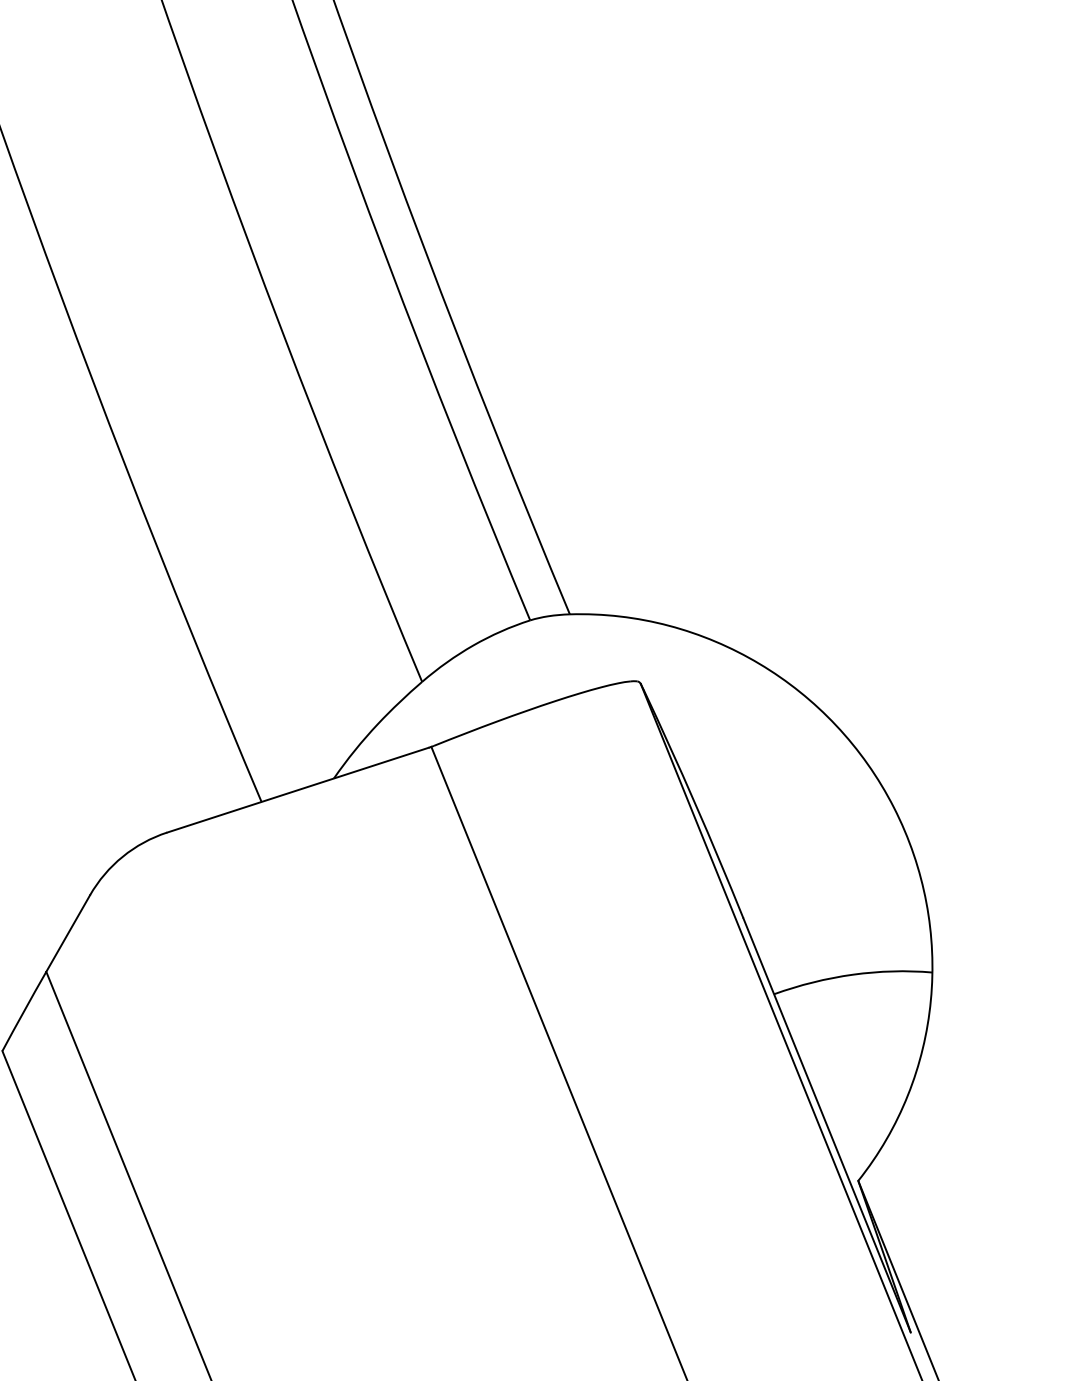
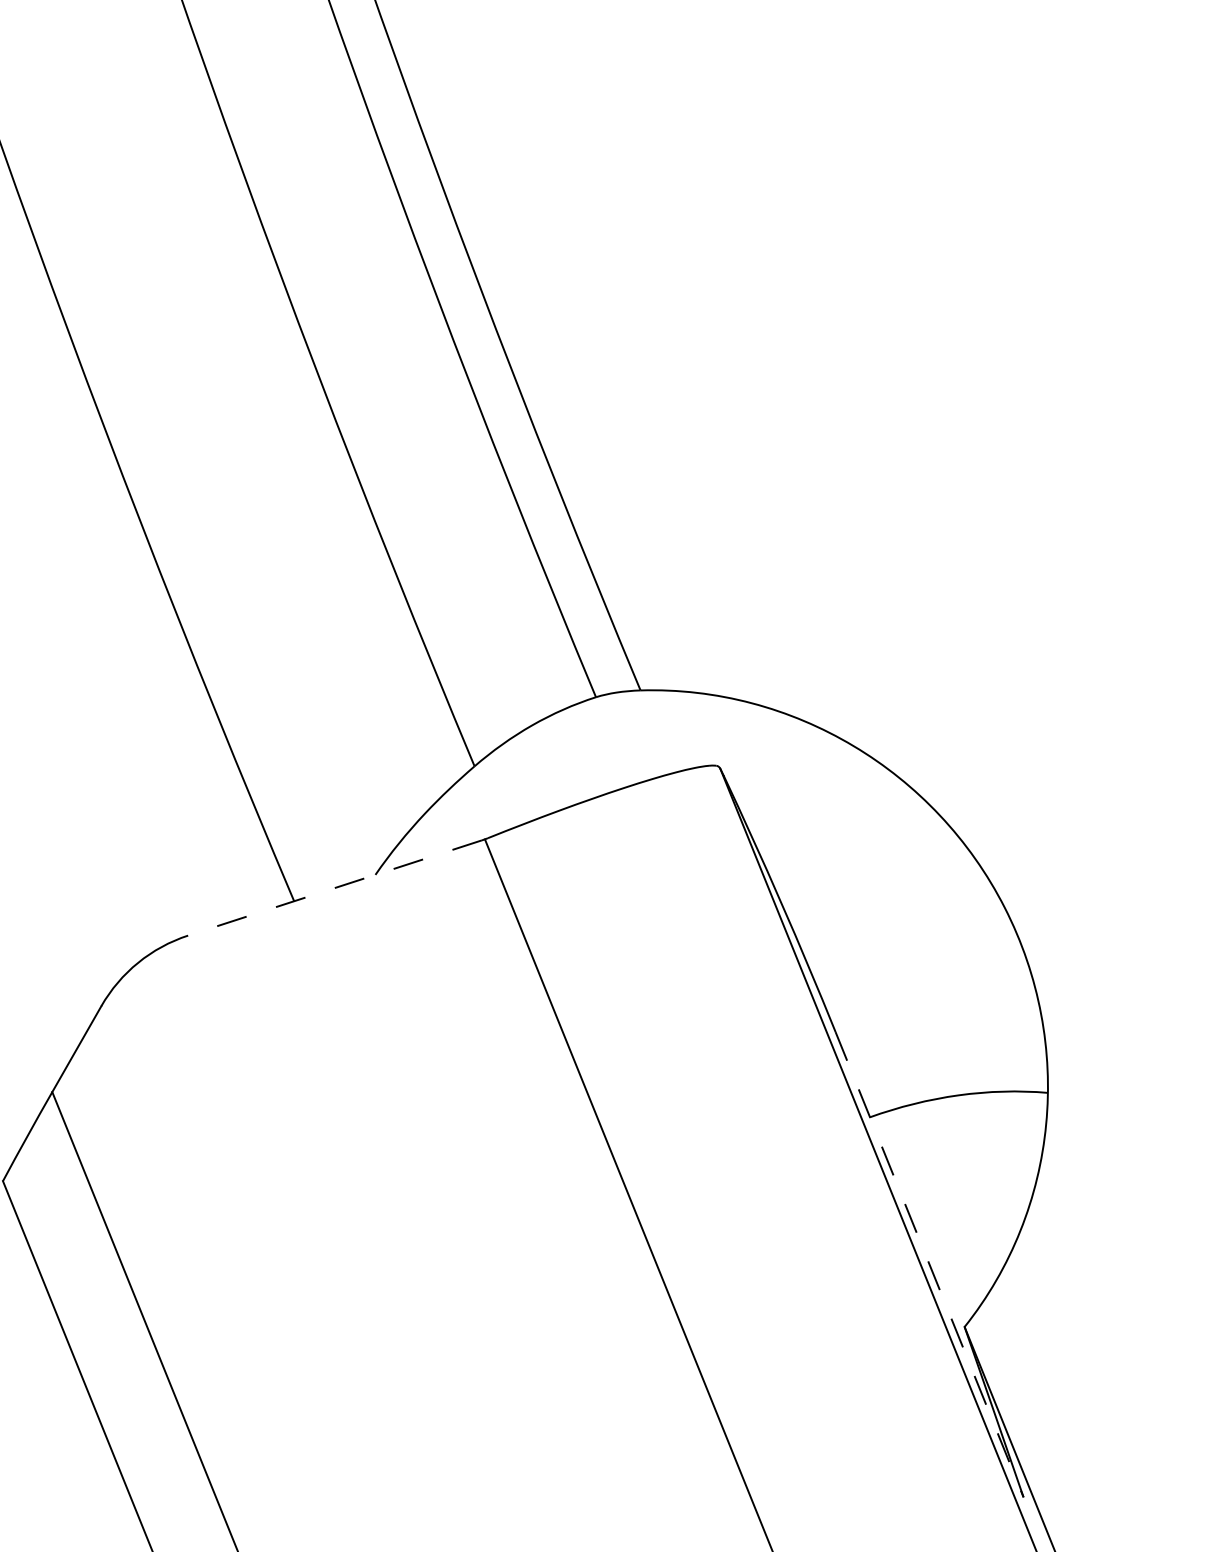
line: (297, 790) -> (334, 888), solid -> dashed
line: (827, 1125) -> (930, 1264), solid -> dashed

